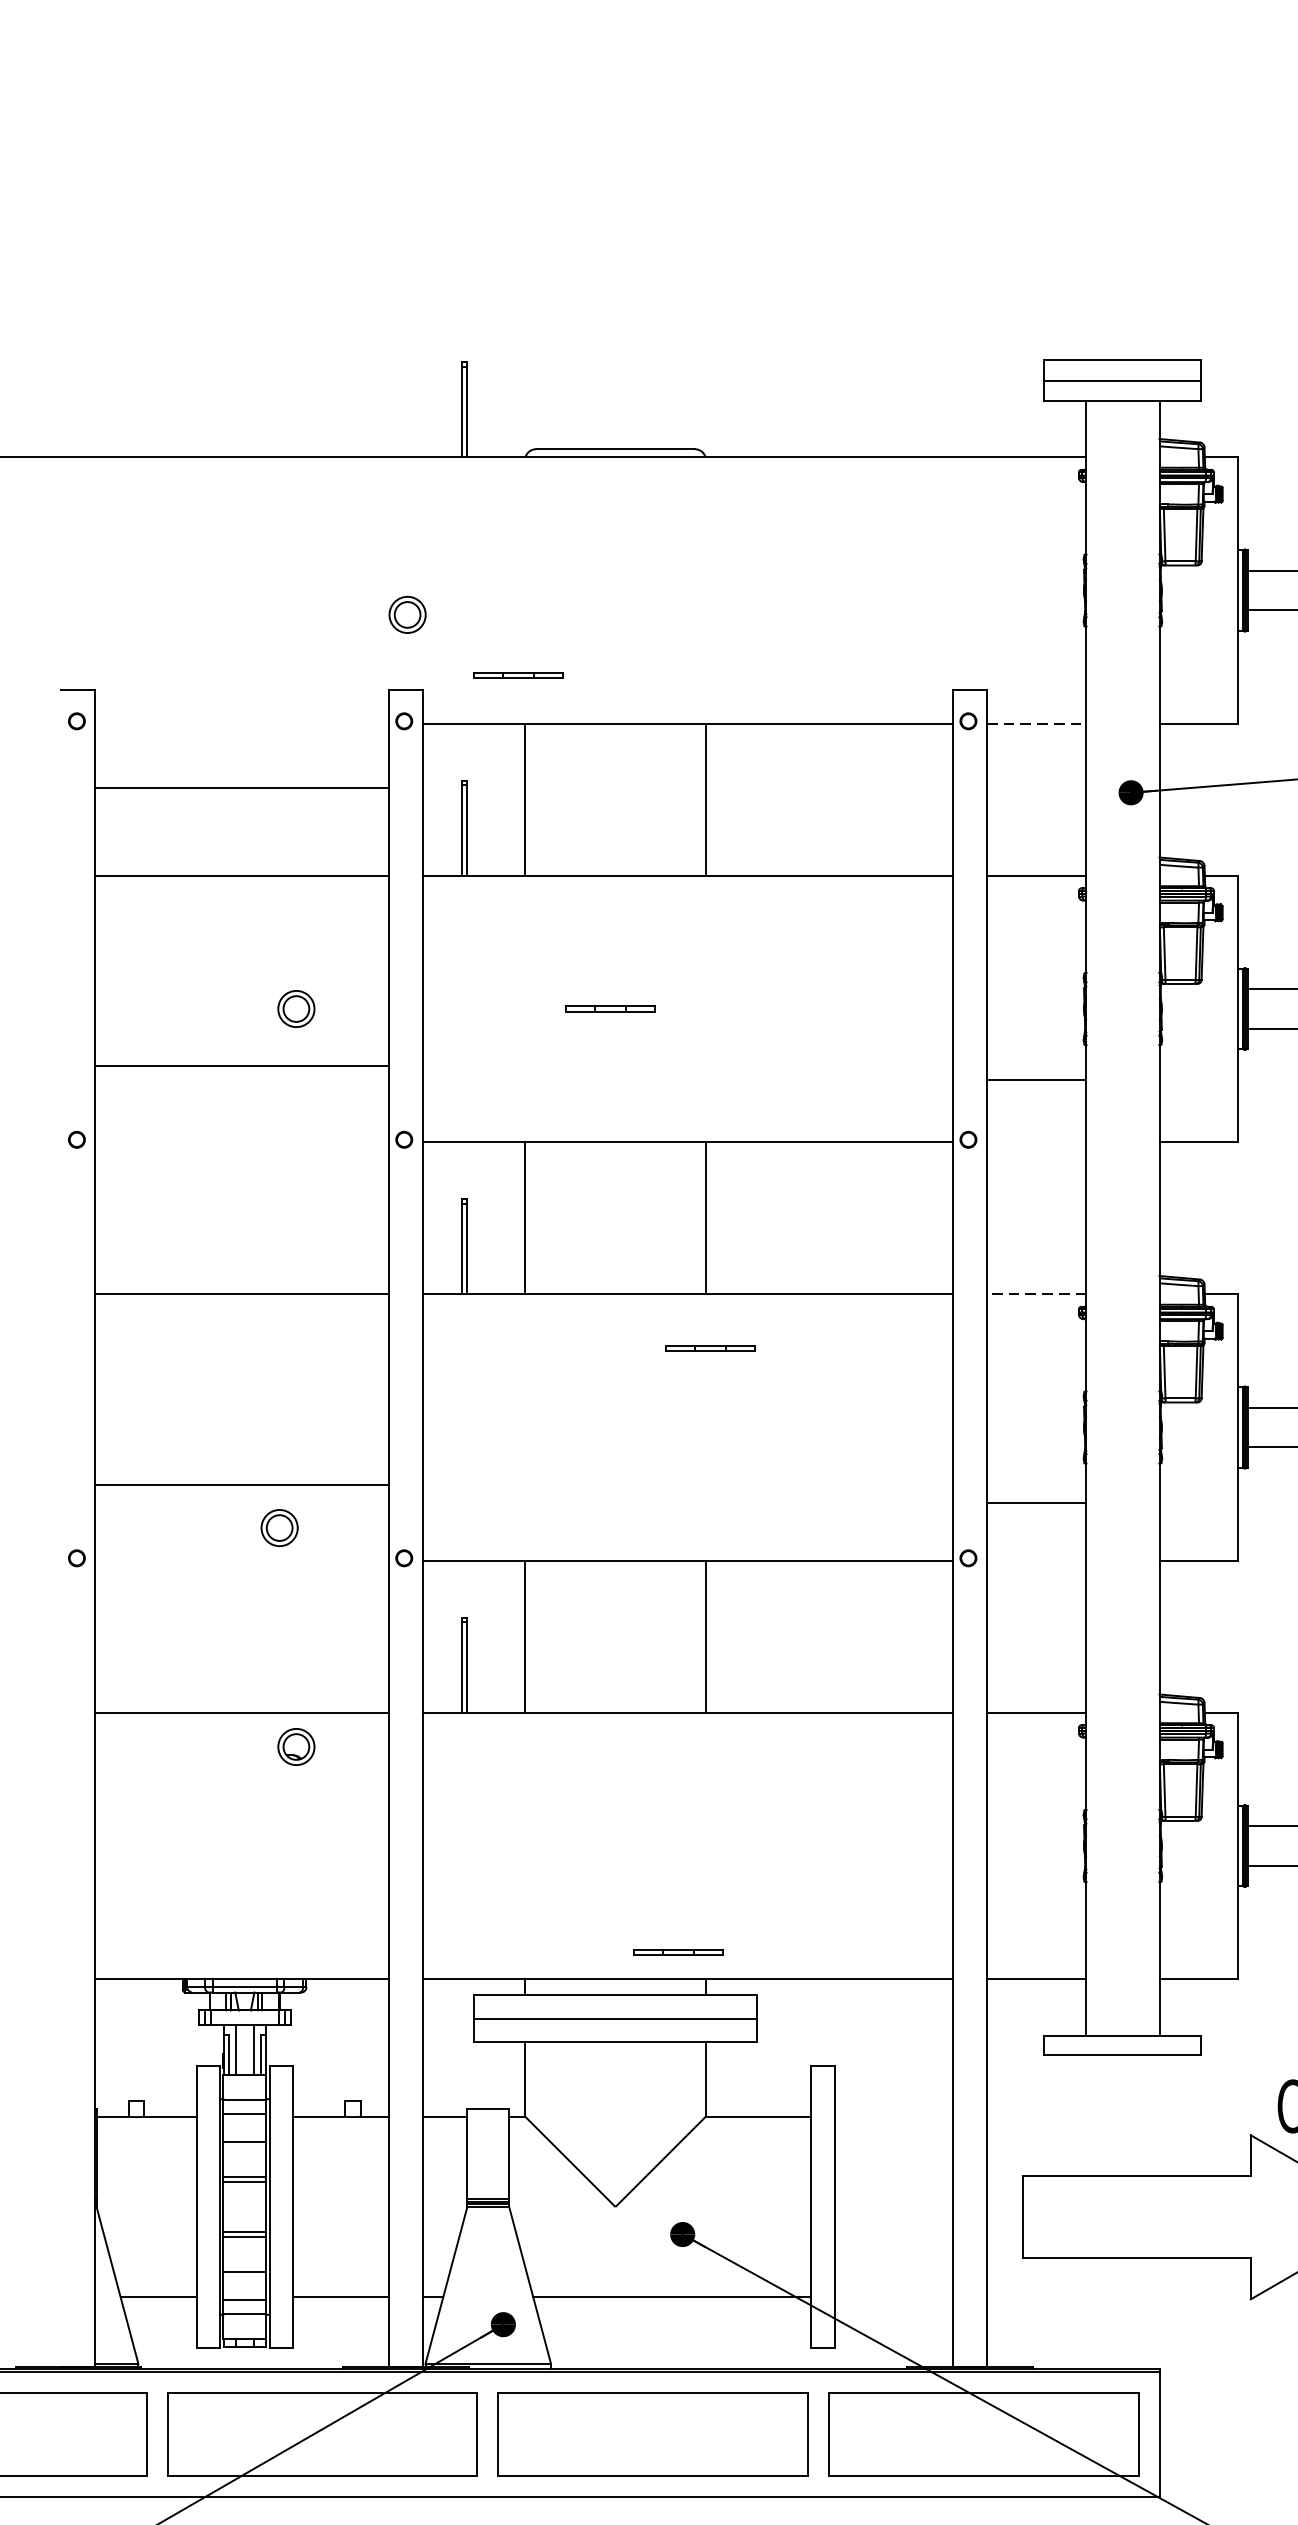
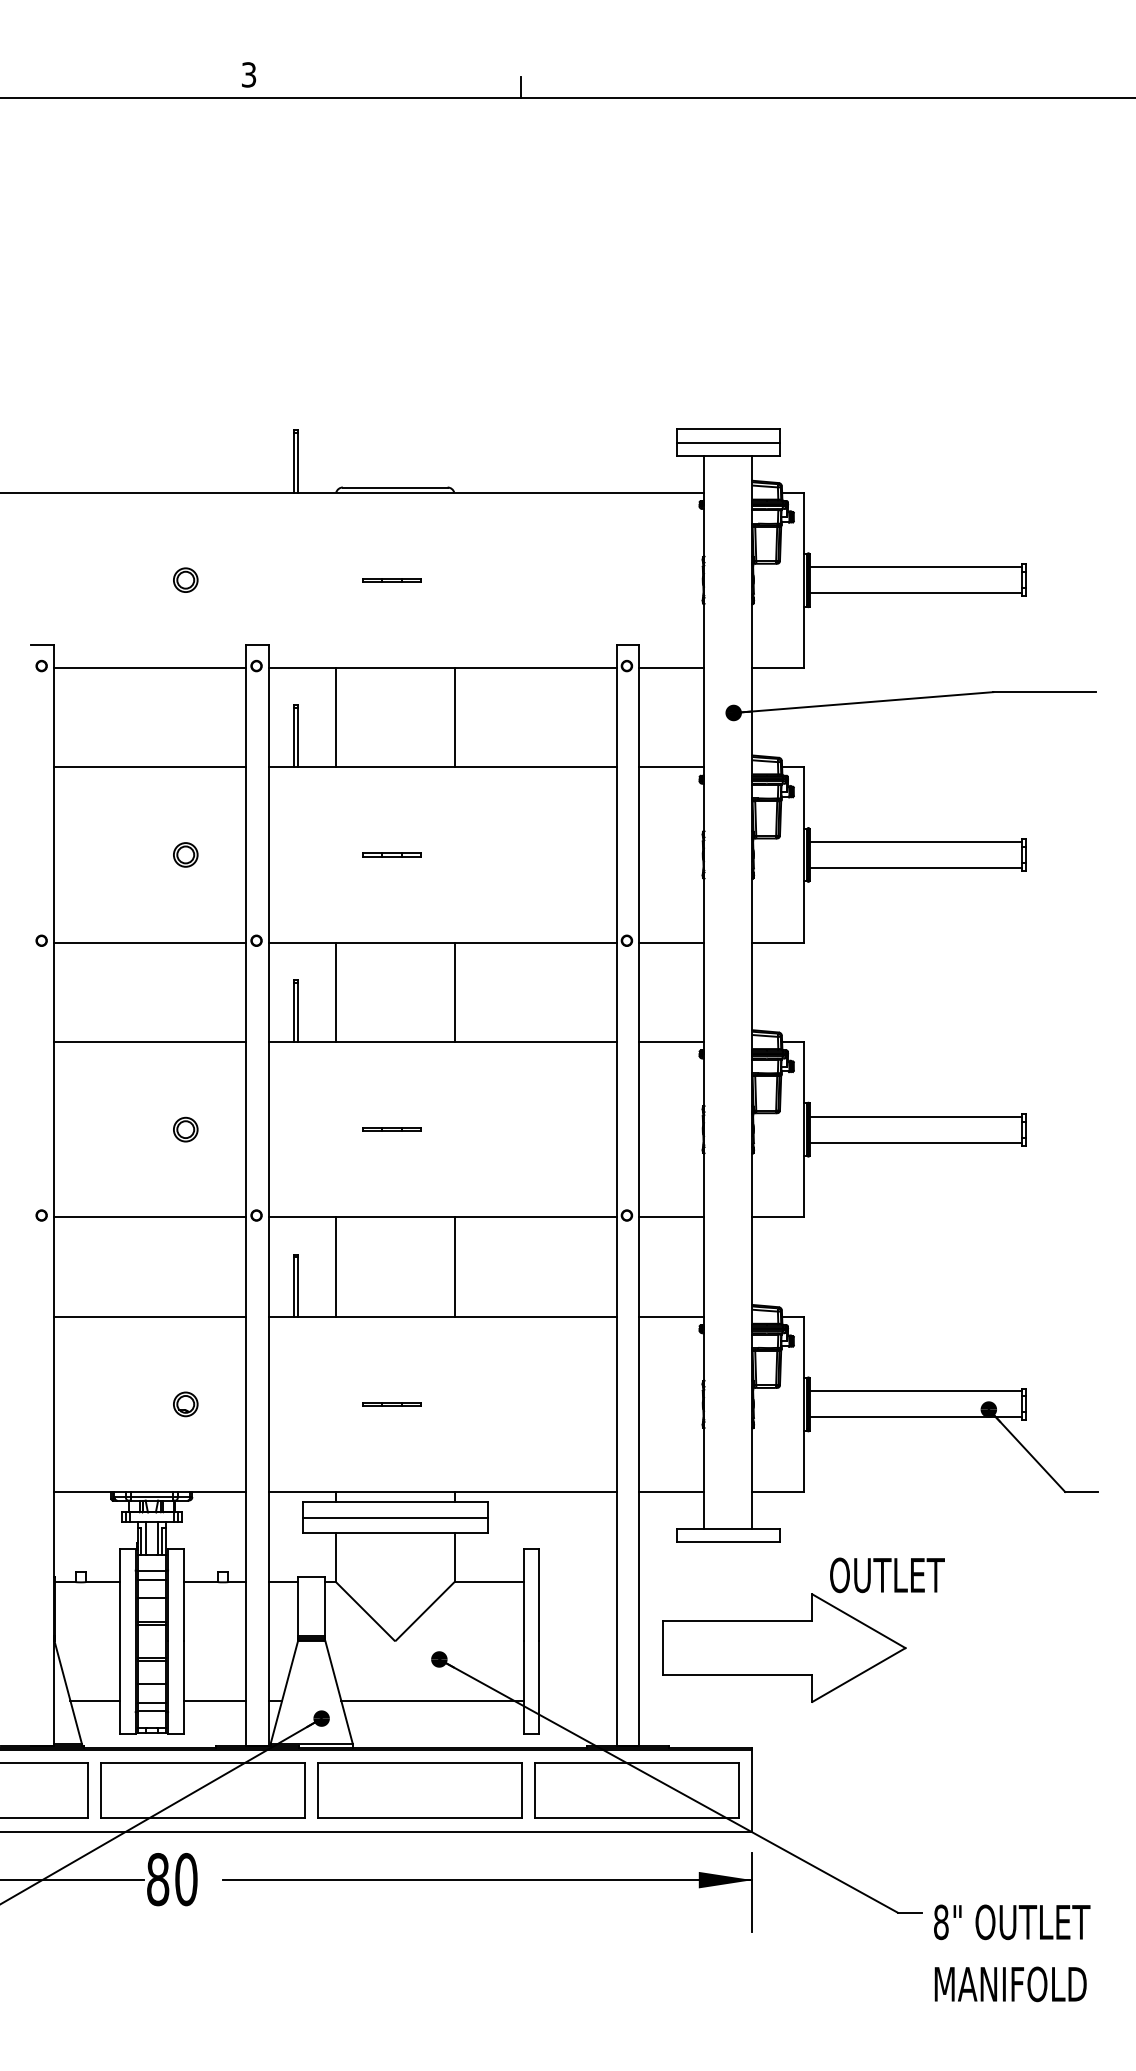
part: (407, 613) -> (185, 579), moved
line: (518, 674) -> (391, 579), moved
line: (1036, 723) -> (671, 667), dashed -> solid
line: (241, 787) -> (149, 667), moved
line: (241, 1066) -> (149, 942), moved
line: (1036, 1079) -> (671, 942), moved
line: (1036, 1294) -> (671, 1042), dashed -> solid
line: (710, 1346) -> (391, 1128), moved
line: (241, 1485) -> (149, 1217), moved
line: (1036, 1503) -> (671, 1217), moved
part: (279, 1527) -> (185, 1129), moved
part: (296, 1747) -> (185, 1404), moved
line: (678, 1951) -> (391, 1403), moved

